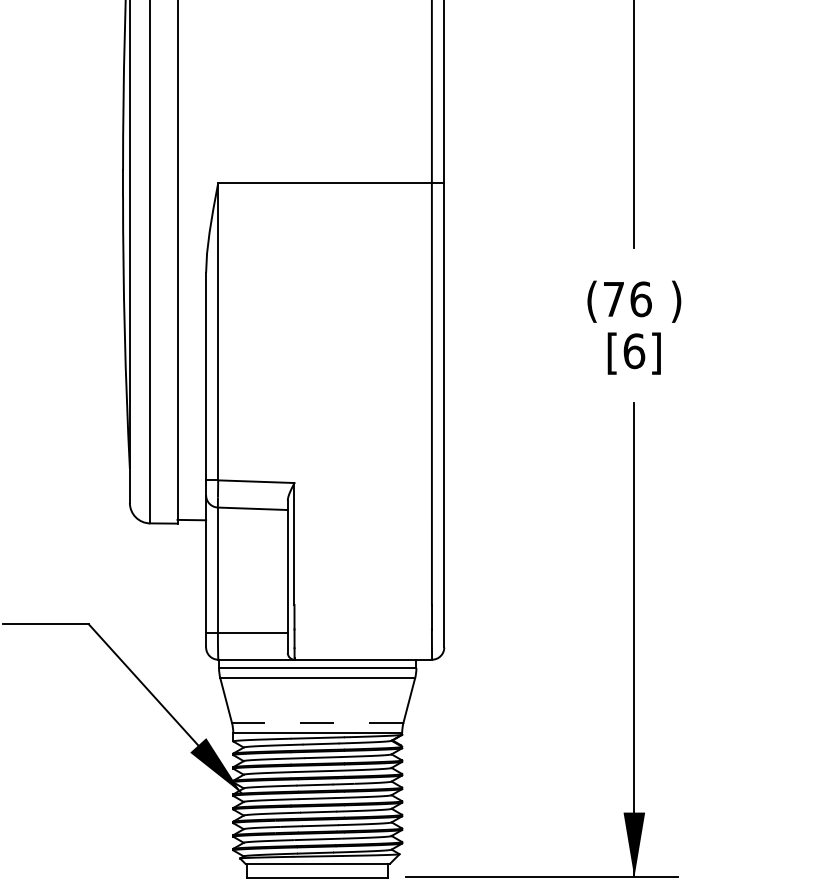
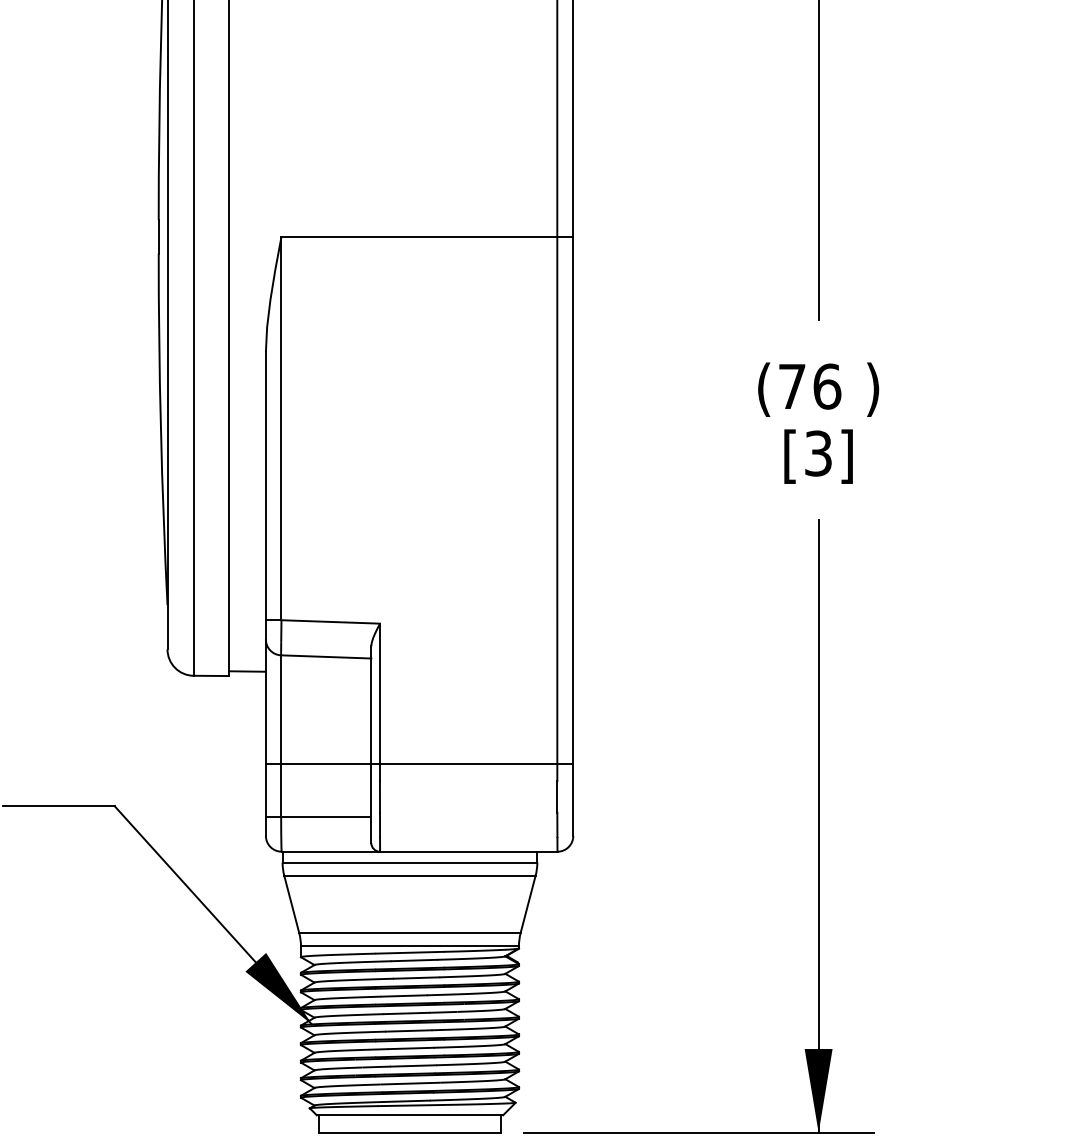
text: (634, 351) -> (818, 453), [6] -> [3]
line: (325, 591) -> (419, 763), added
line: (317, 723) -> (409, 933), dashed -> solid

